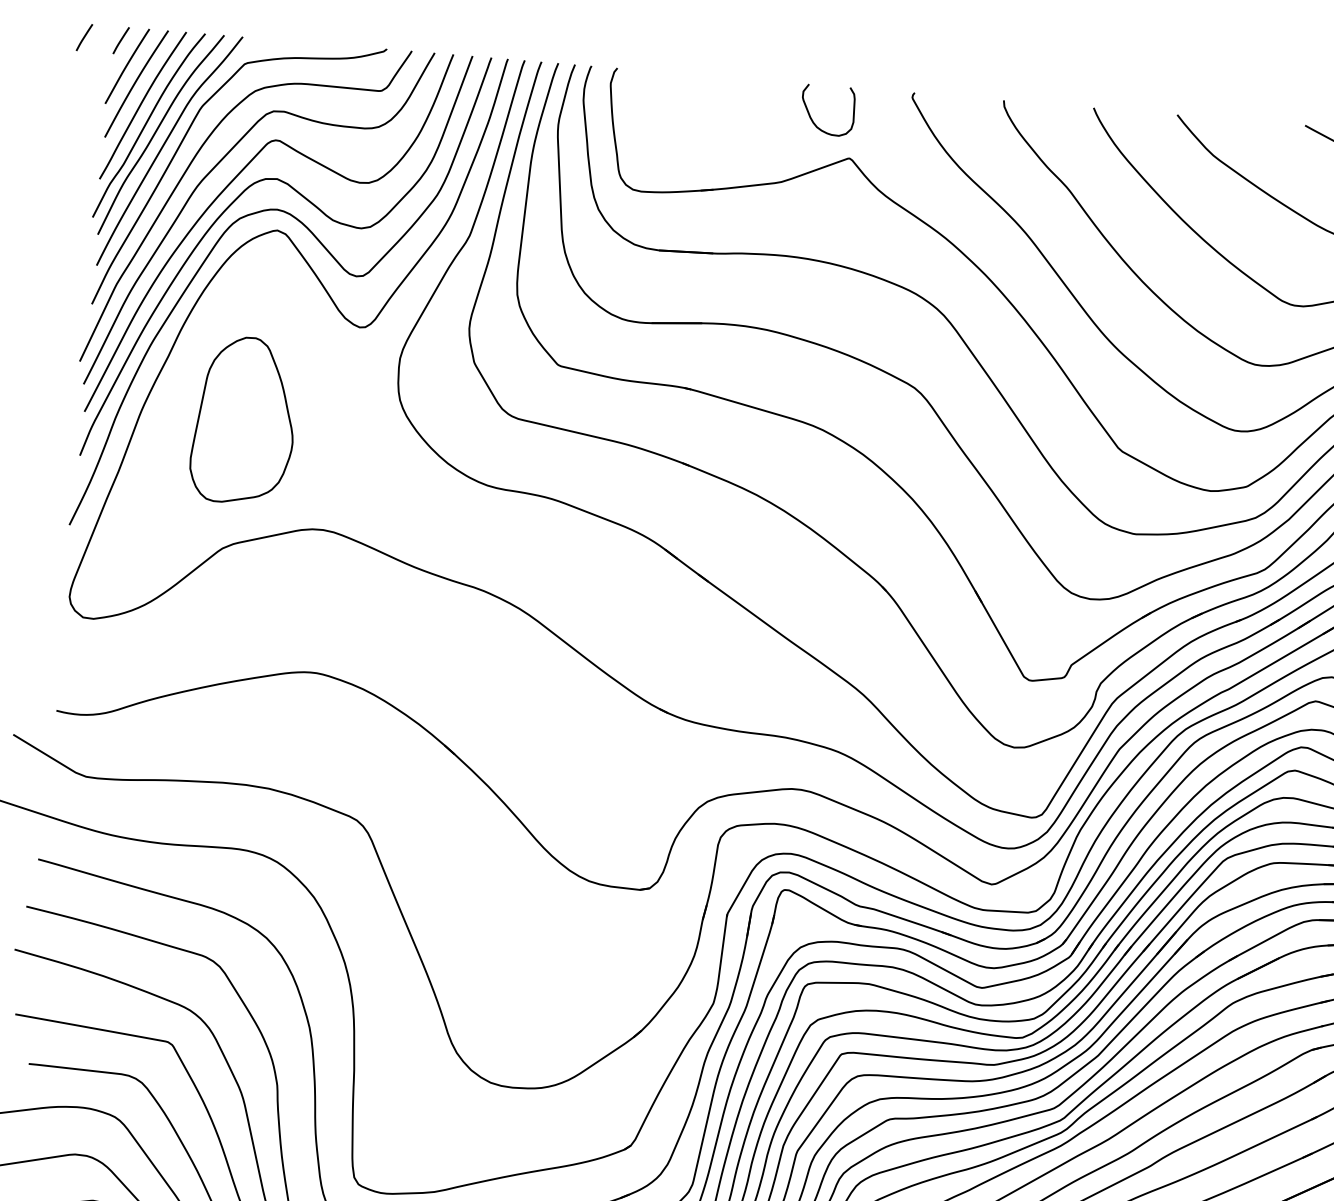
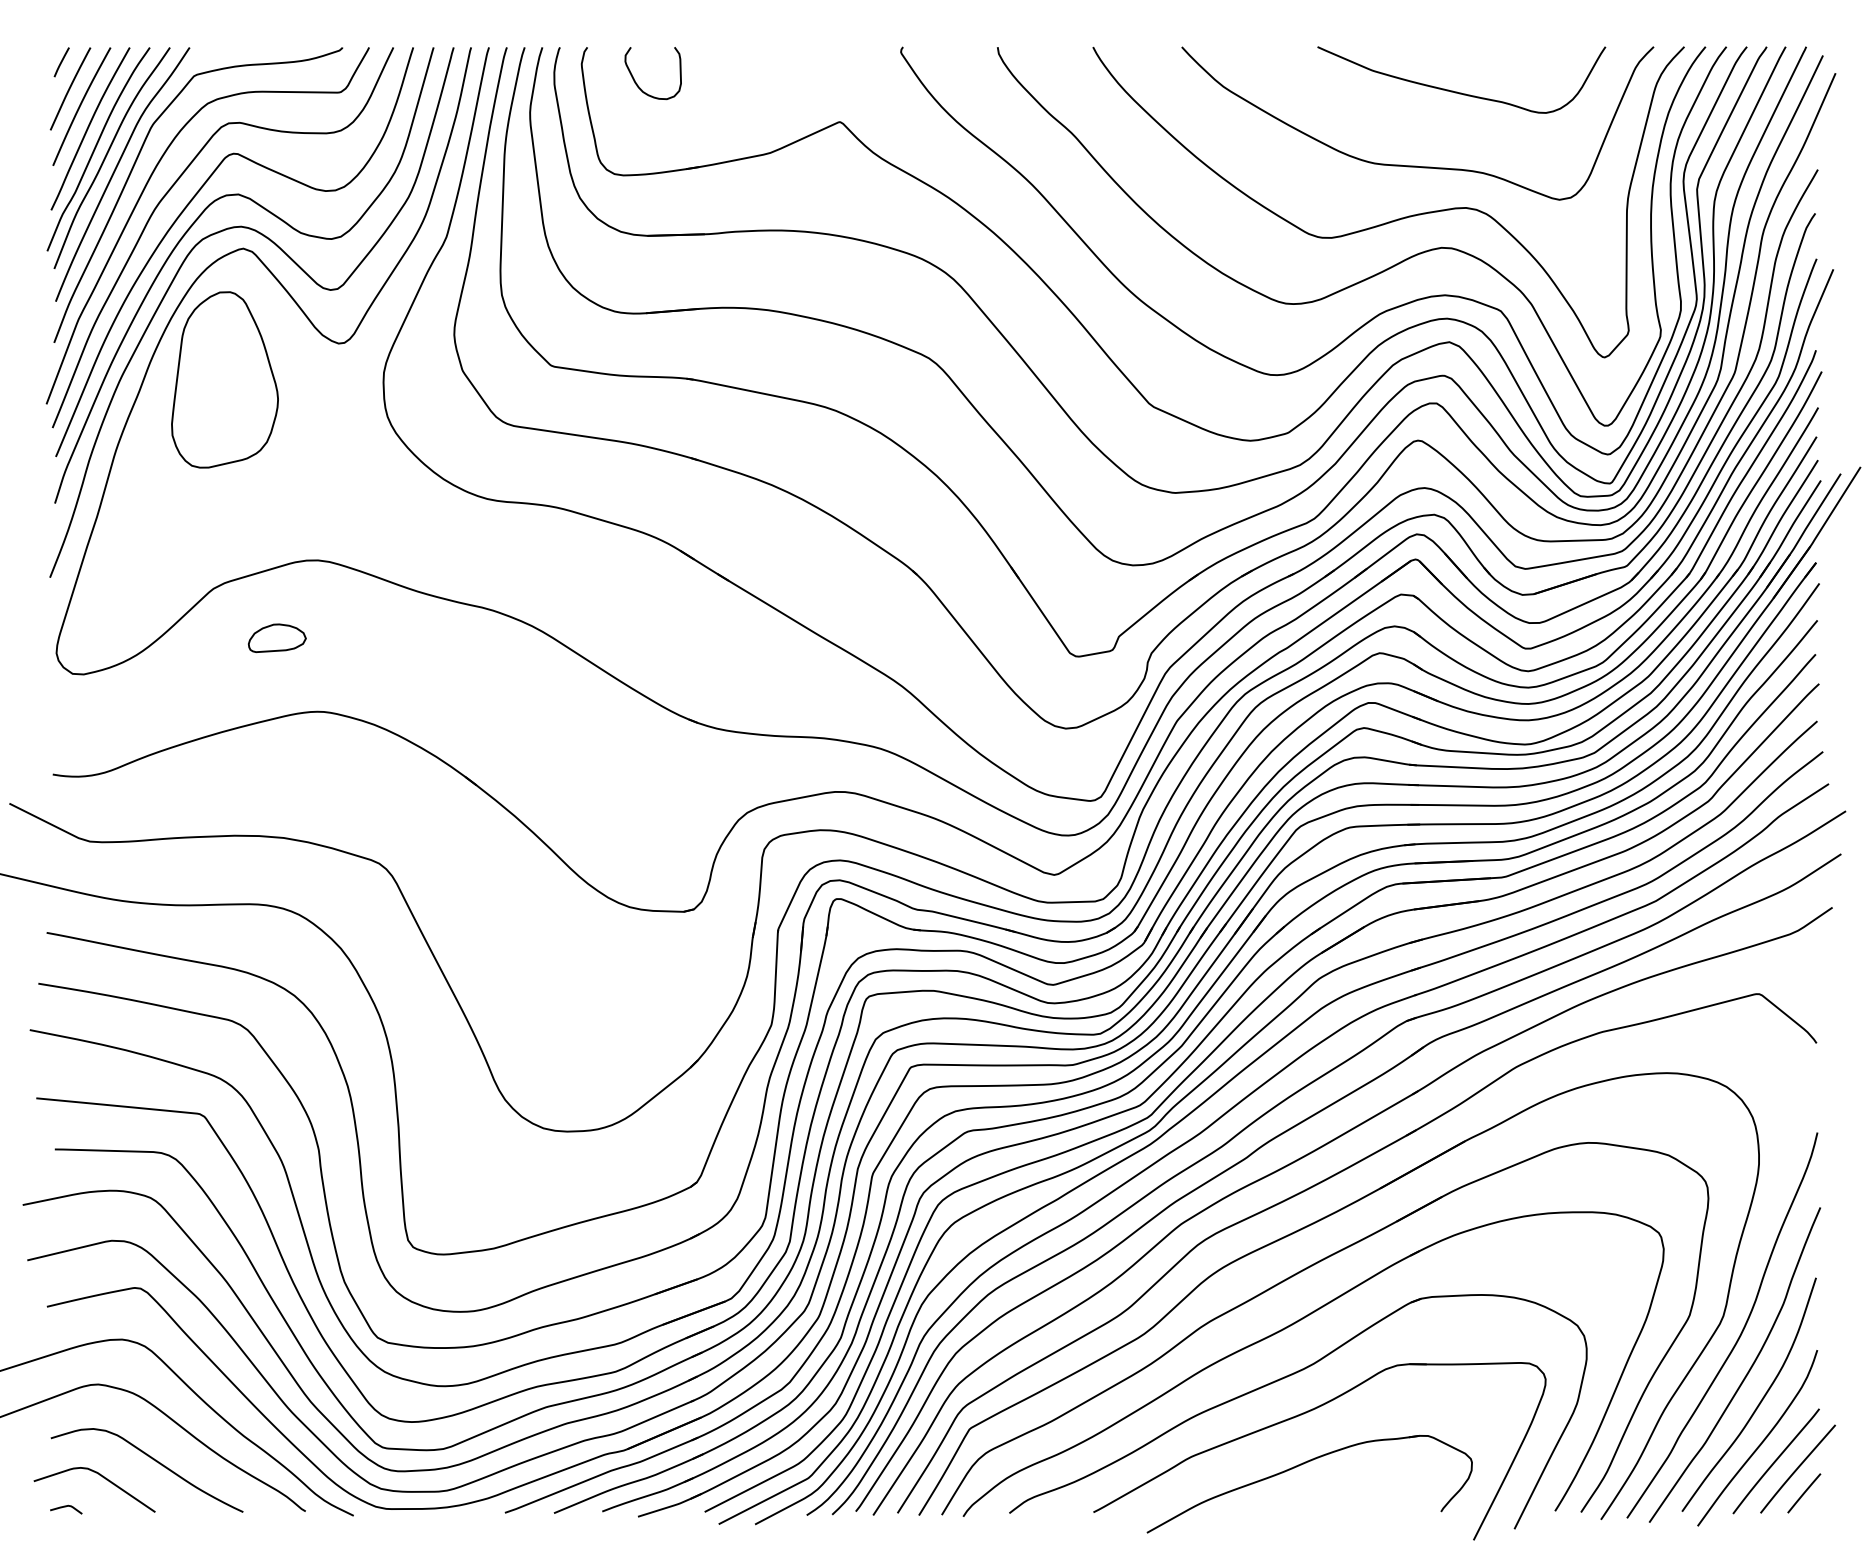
line: (84, 37) -> (22, 62), removed
curve: (812, 118) -> (637, 83), moved
part: (243, 420) -> (224, 379), moved
part: (278, 600) -> (277, 638), added

